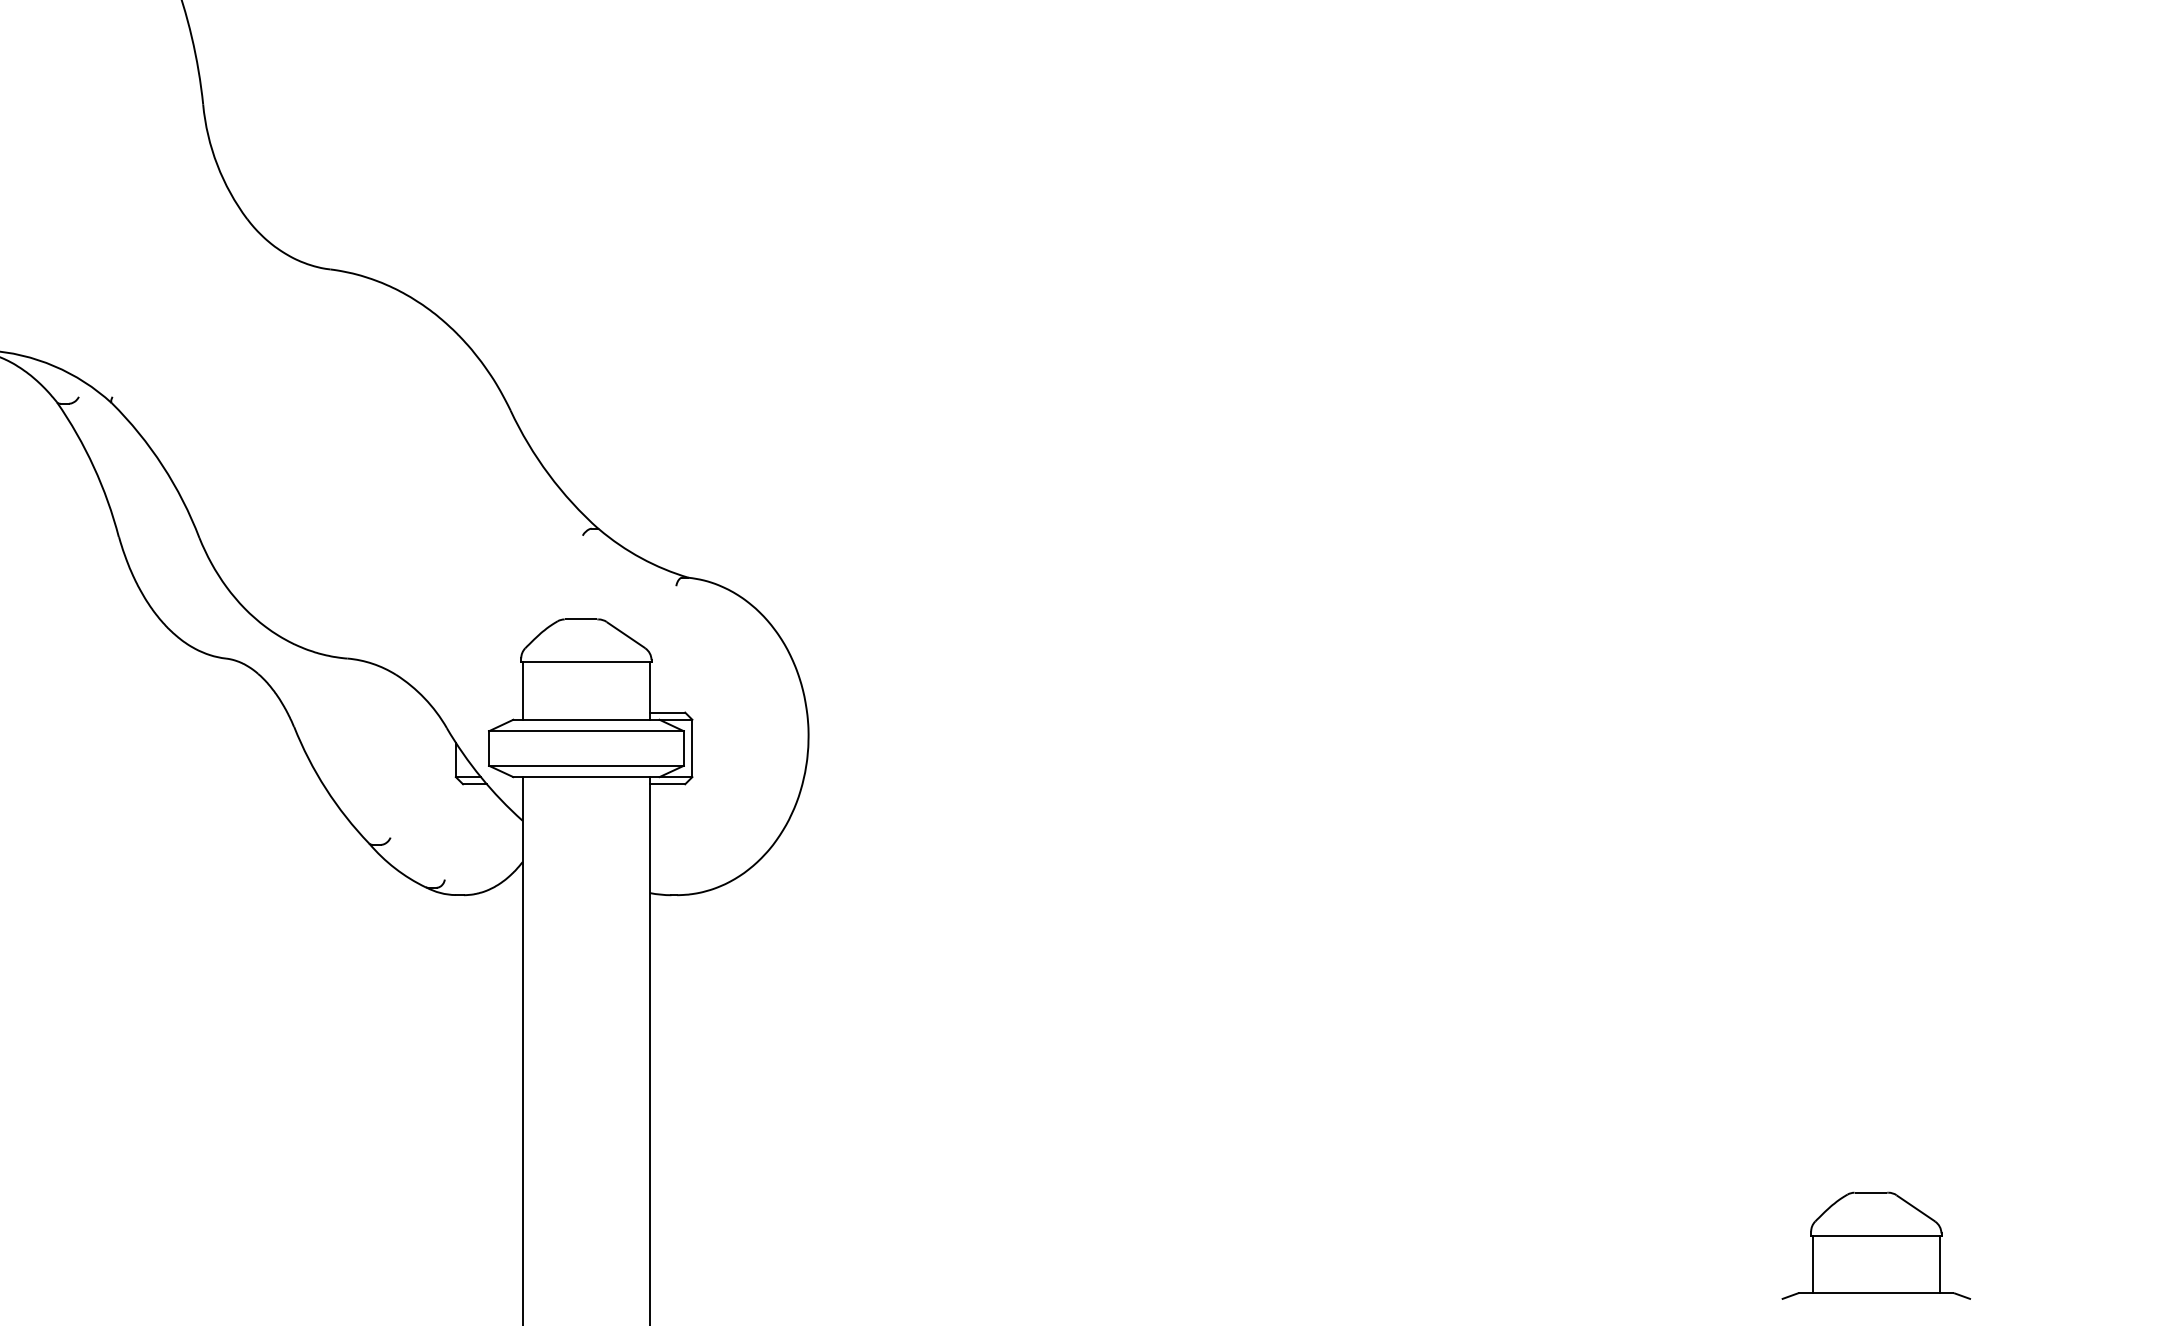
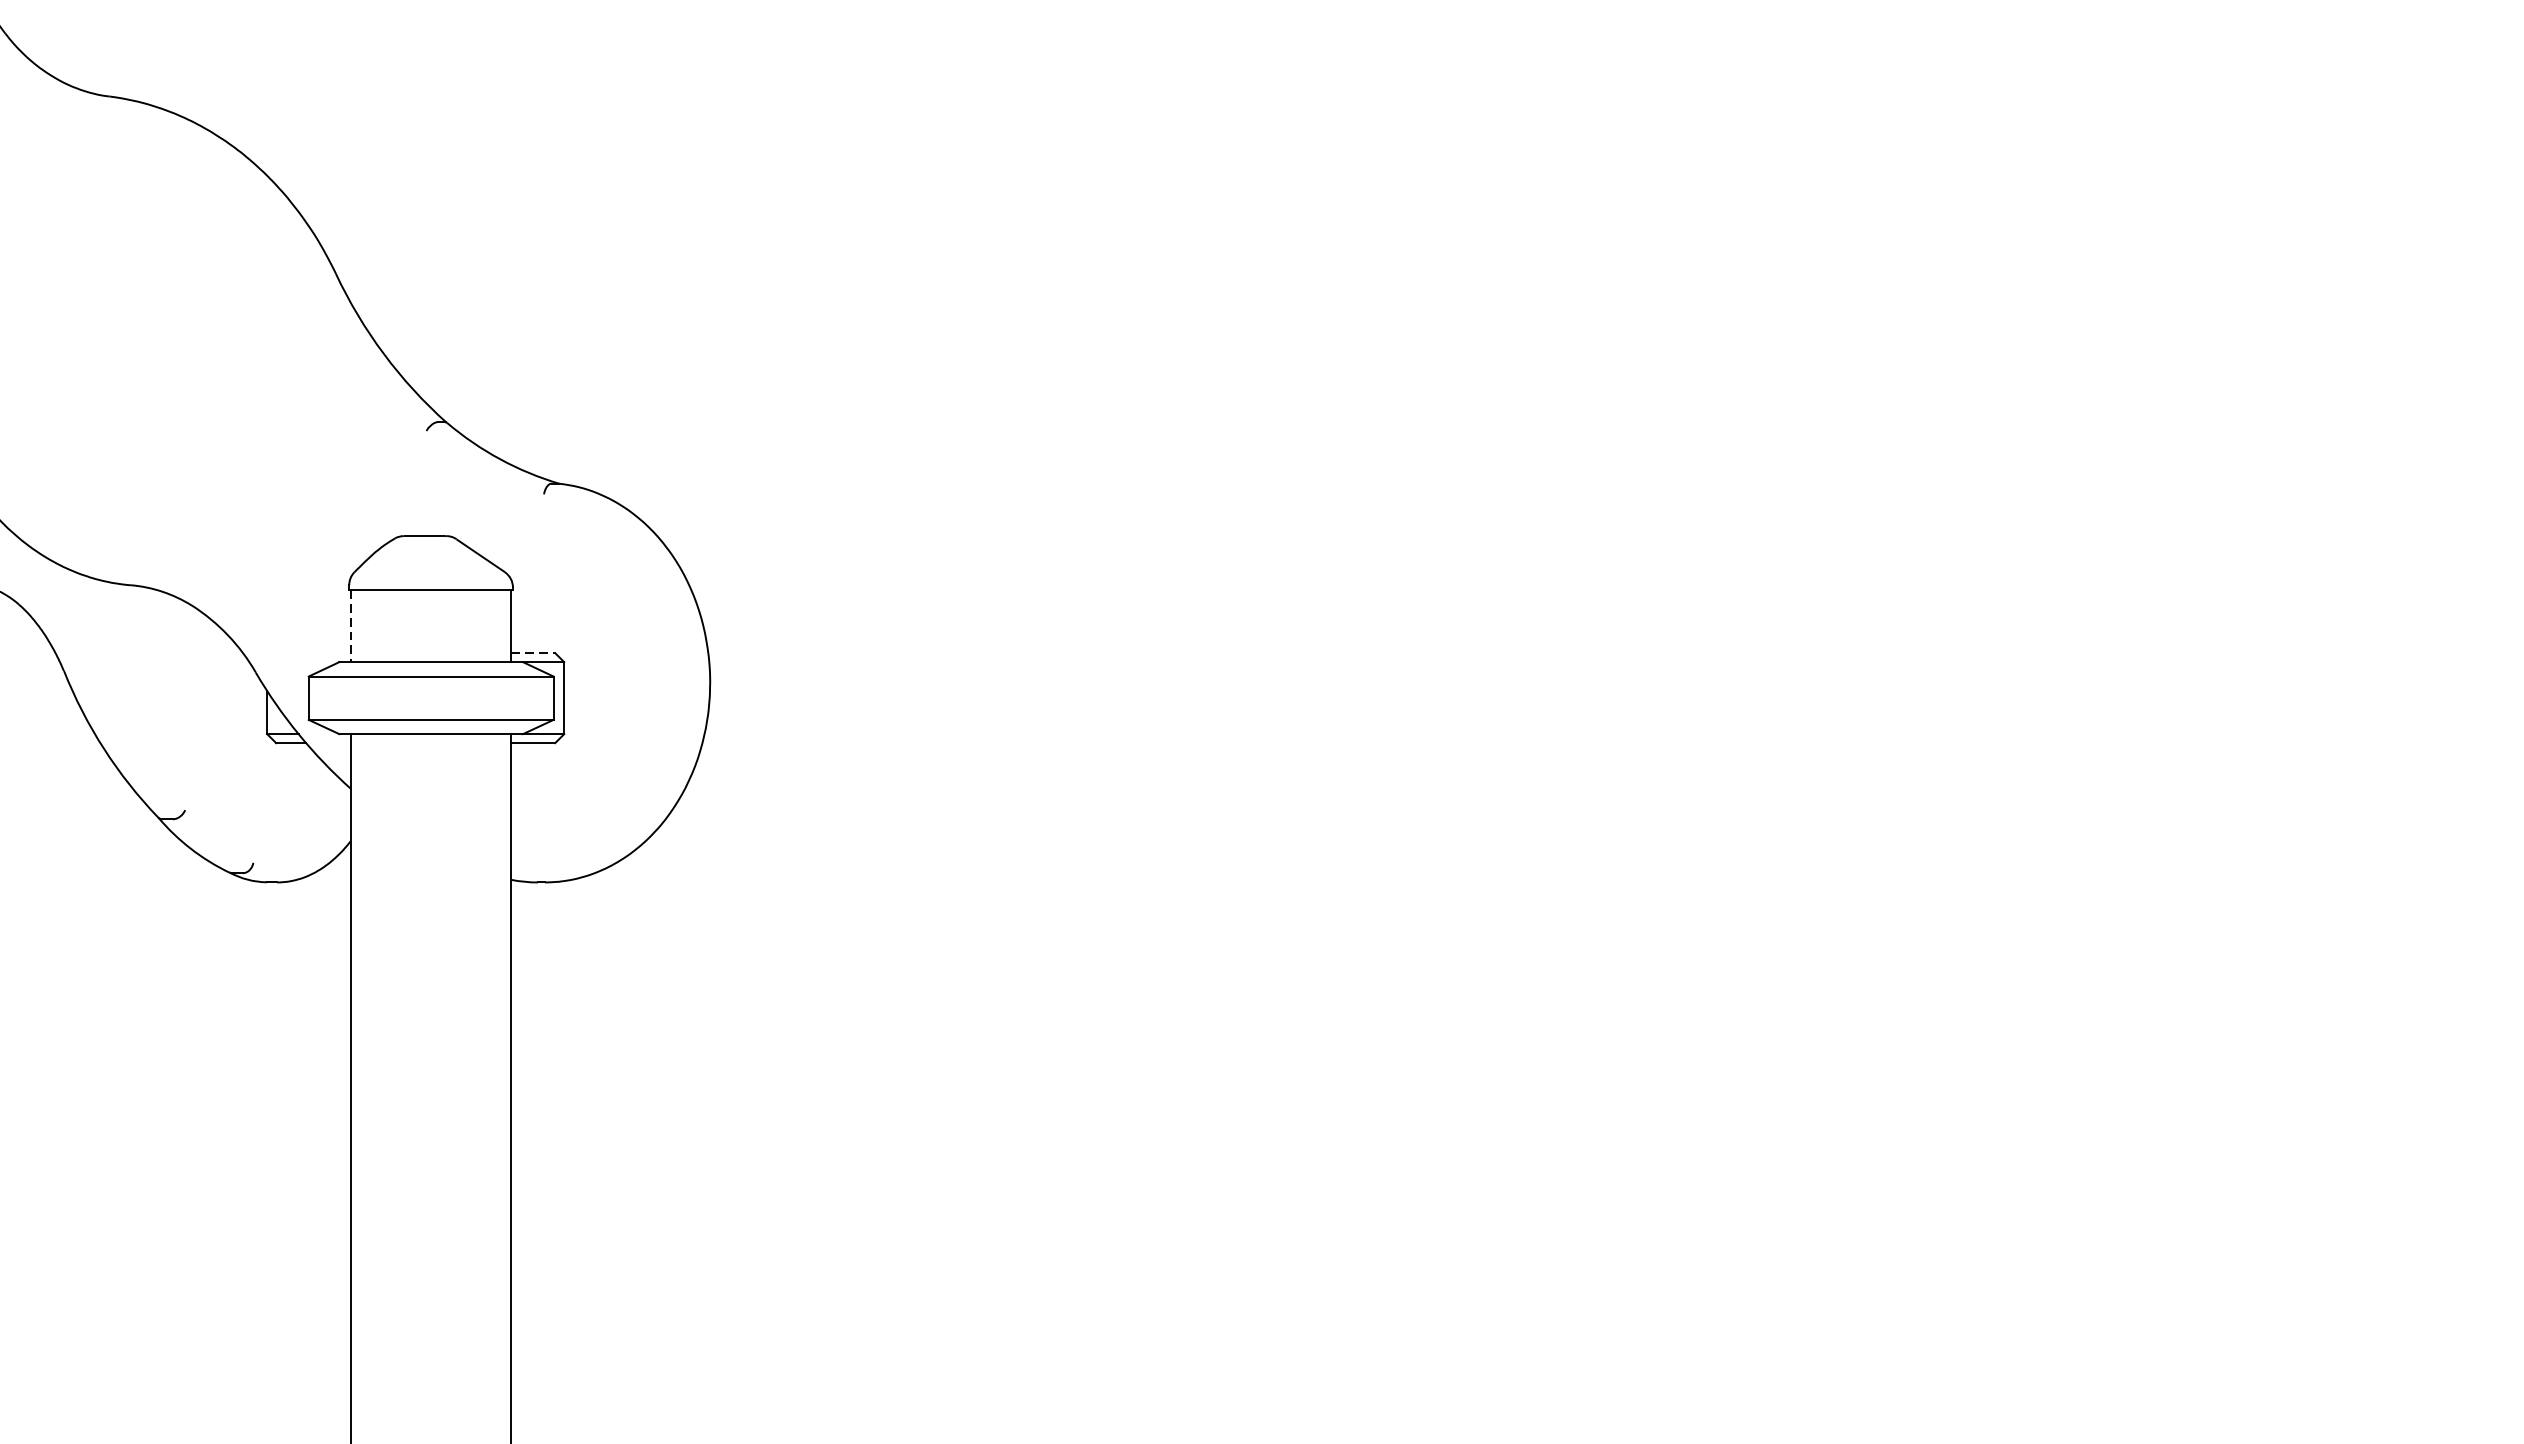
line: (522, 691) -> (350, 626), solid -> dashed
line: (668, 712) -> (534, 652), solid -> dashed
part: (1876, 1245) -> (2051, 1322), removed

